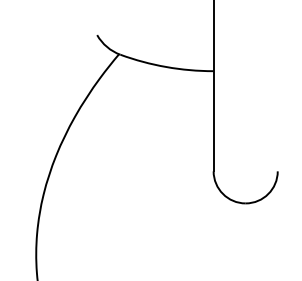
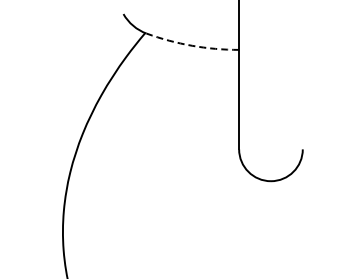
arc: (166, 66) -> (192, 45), solid -> dashed

